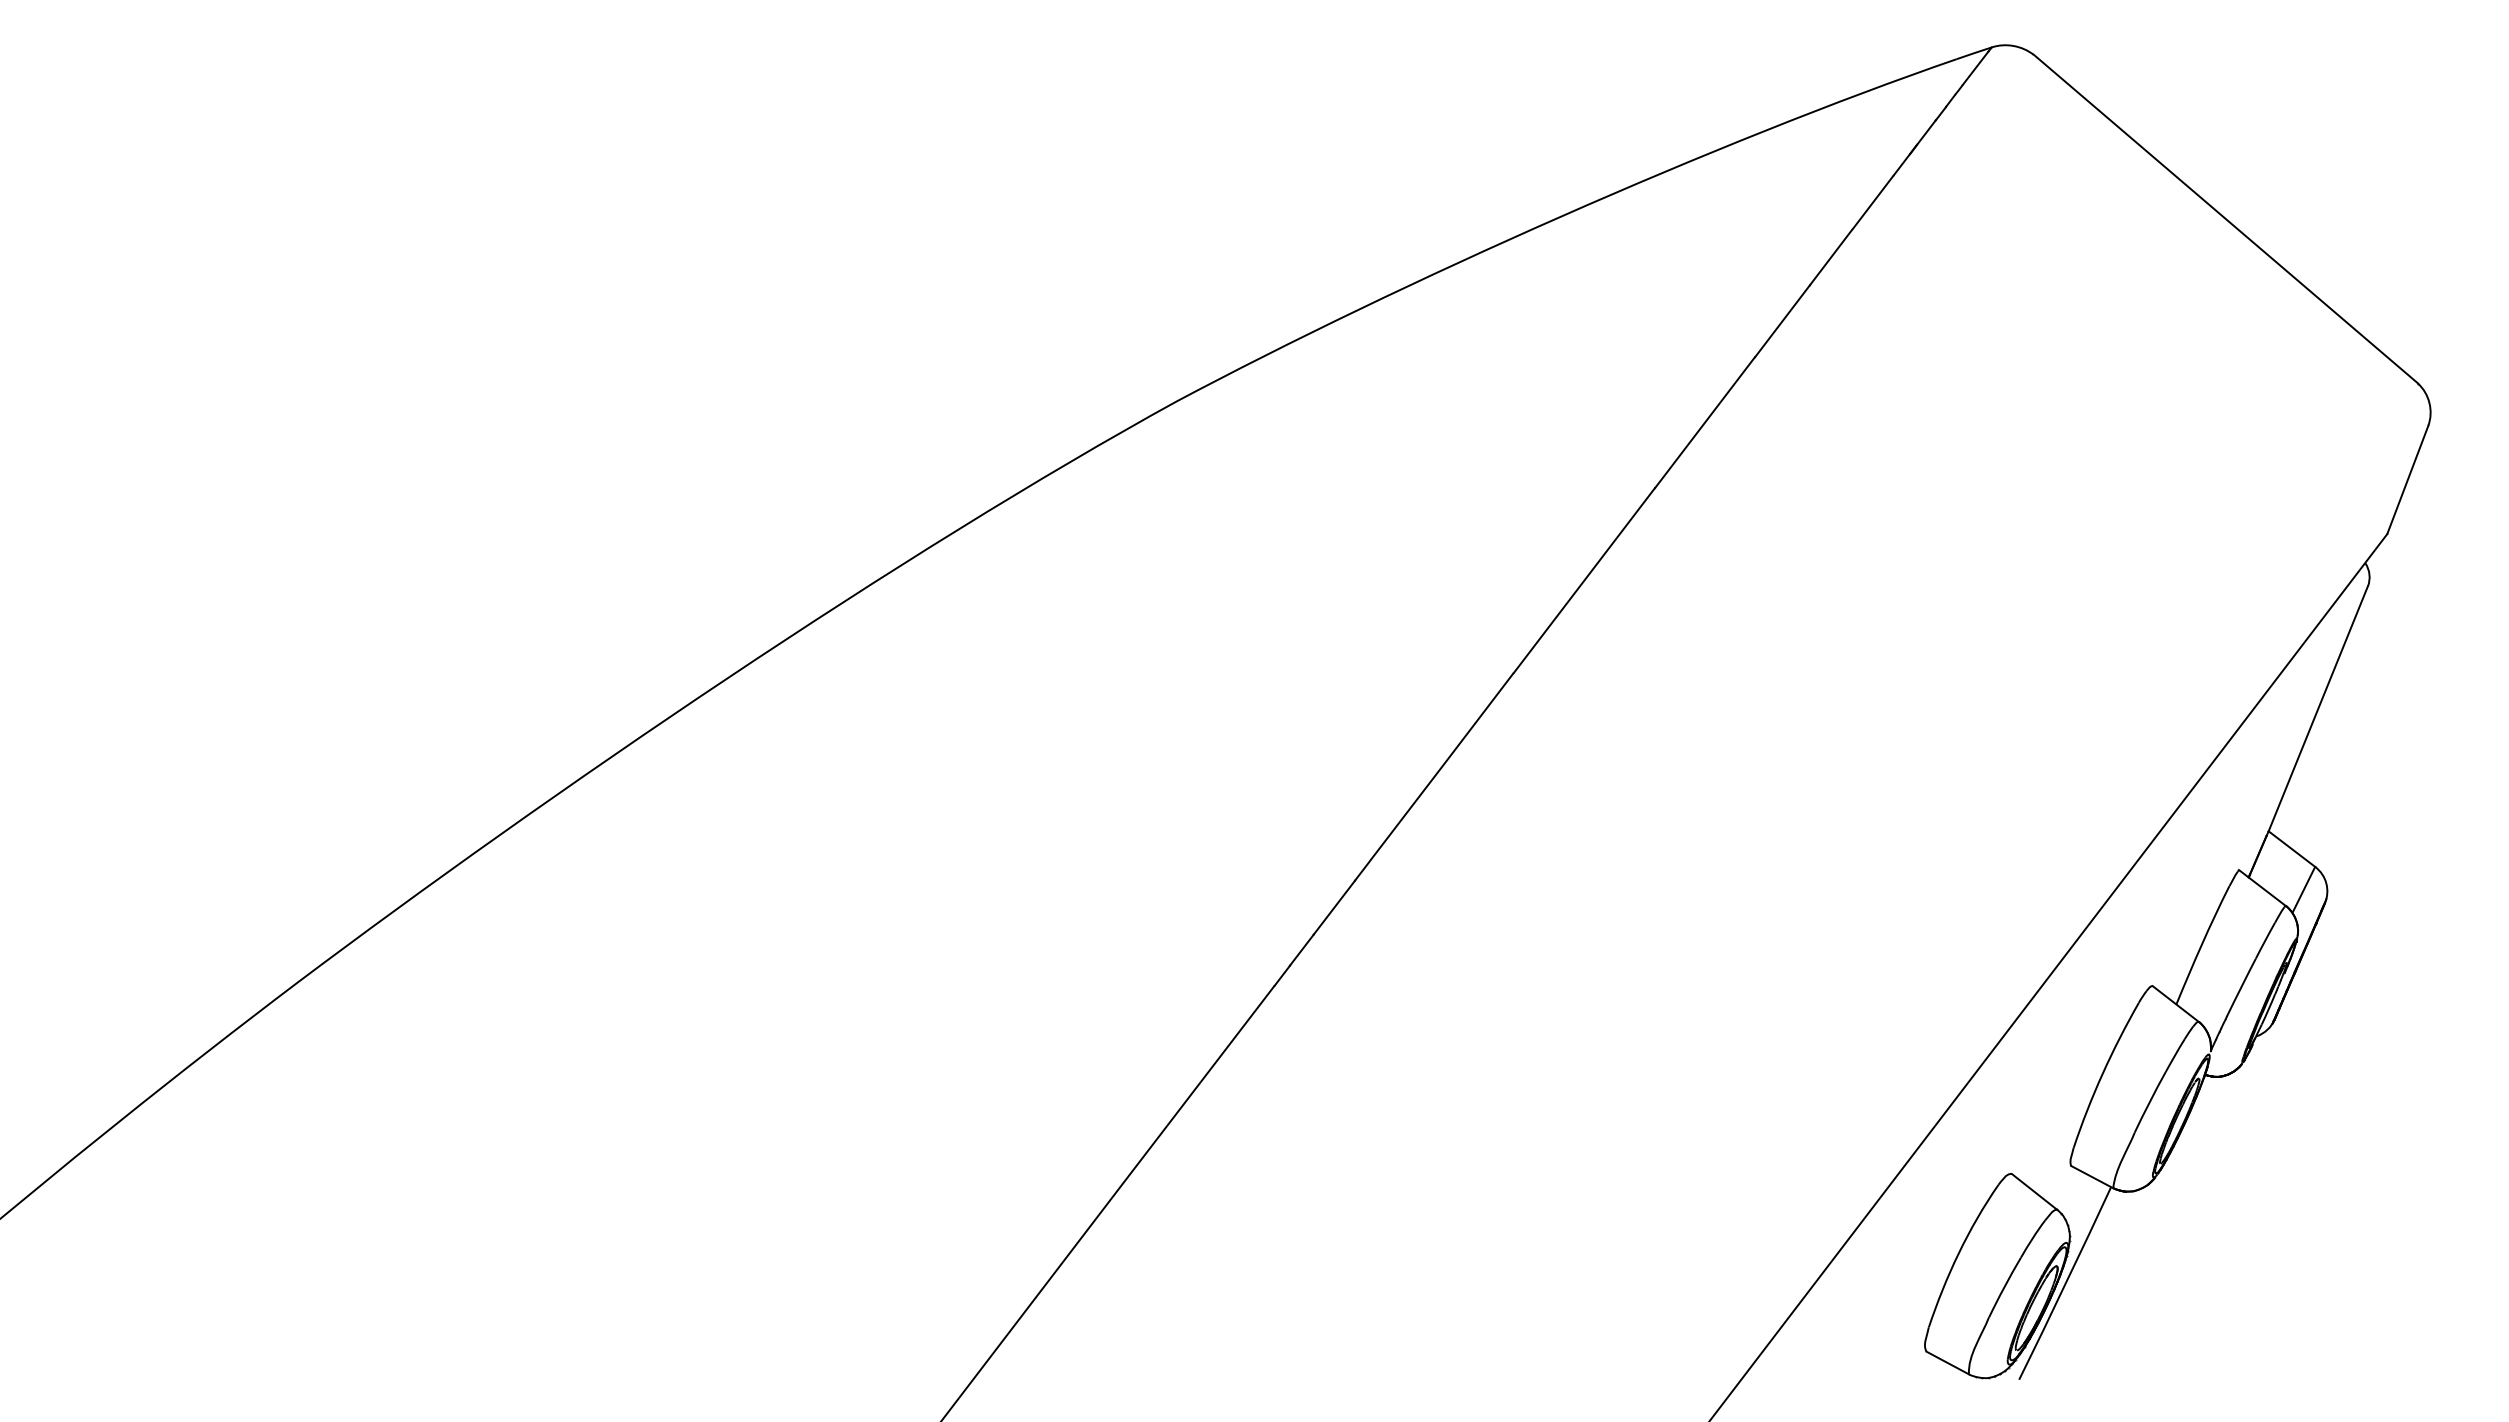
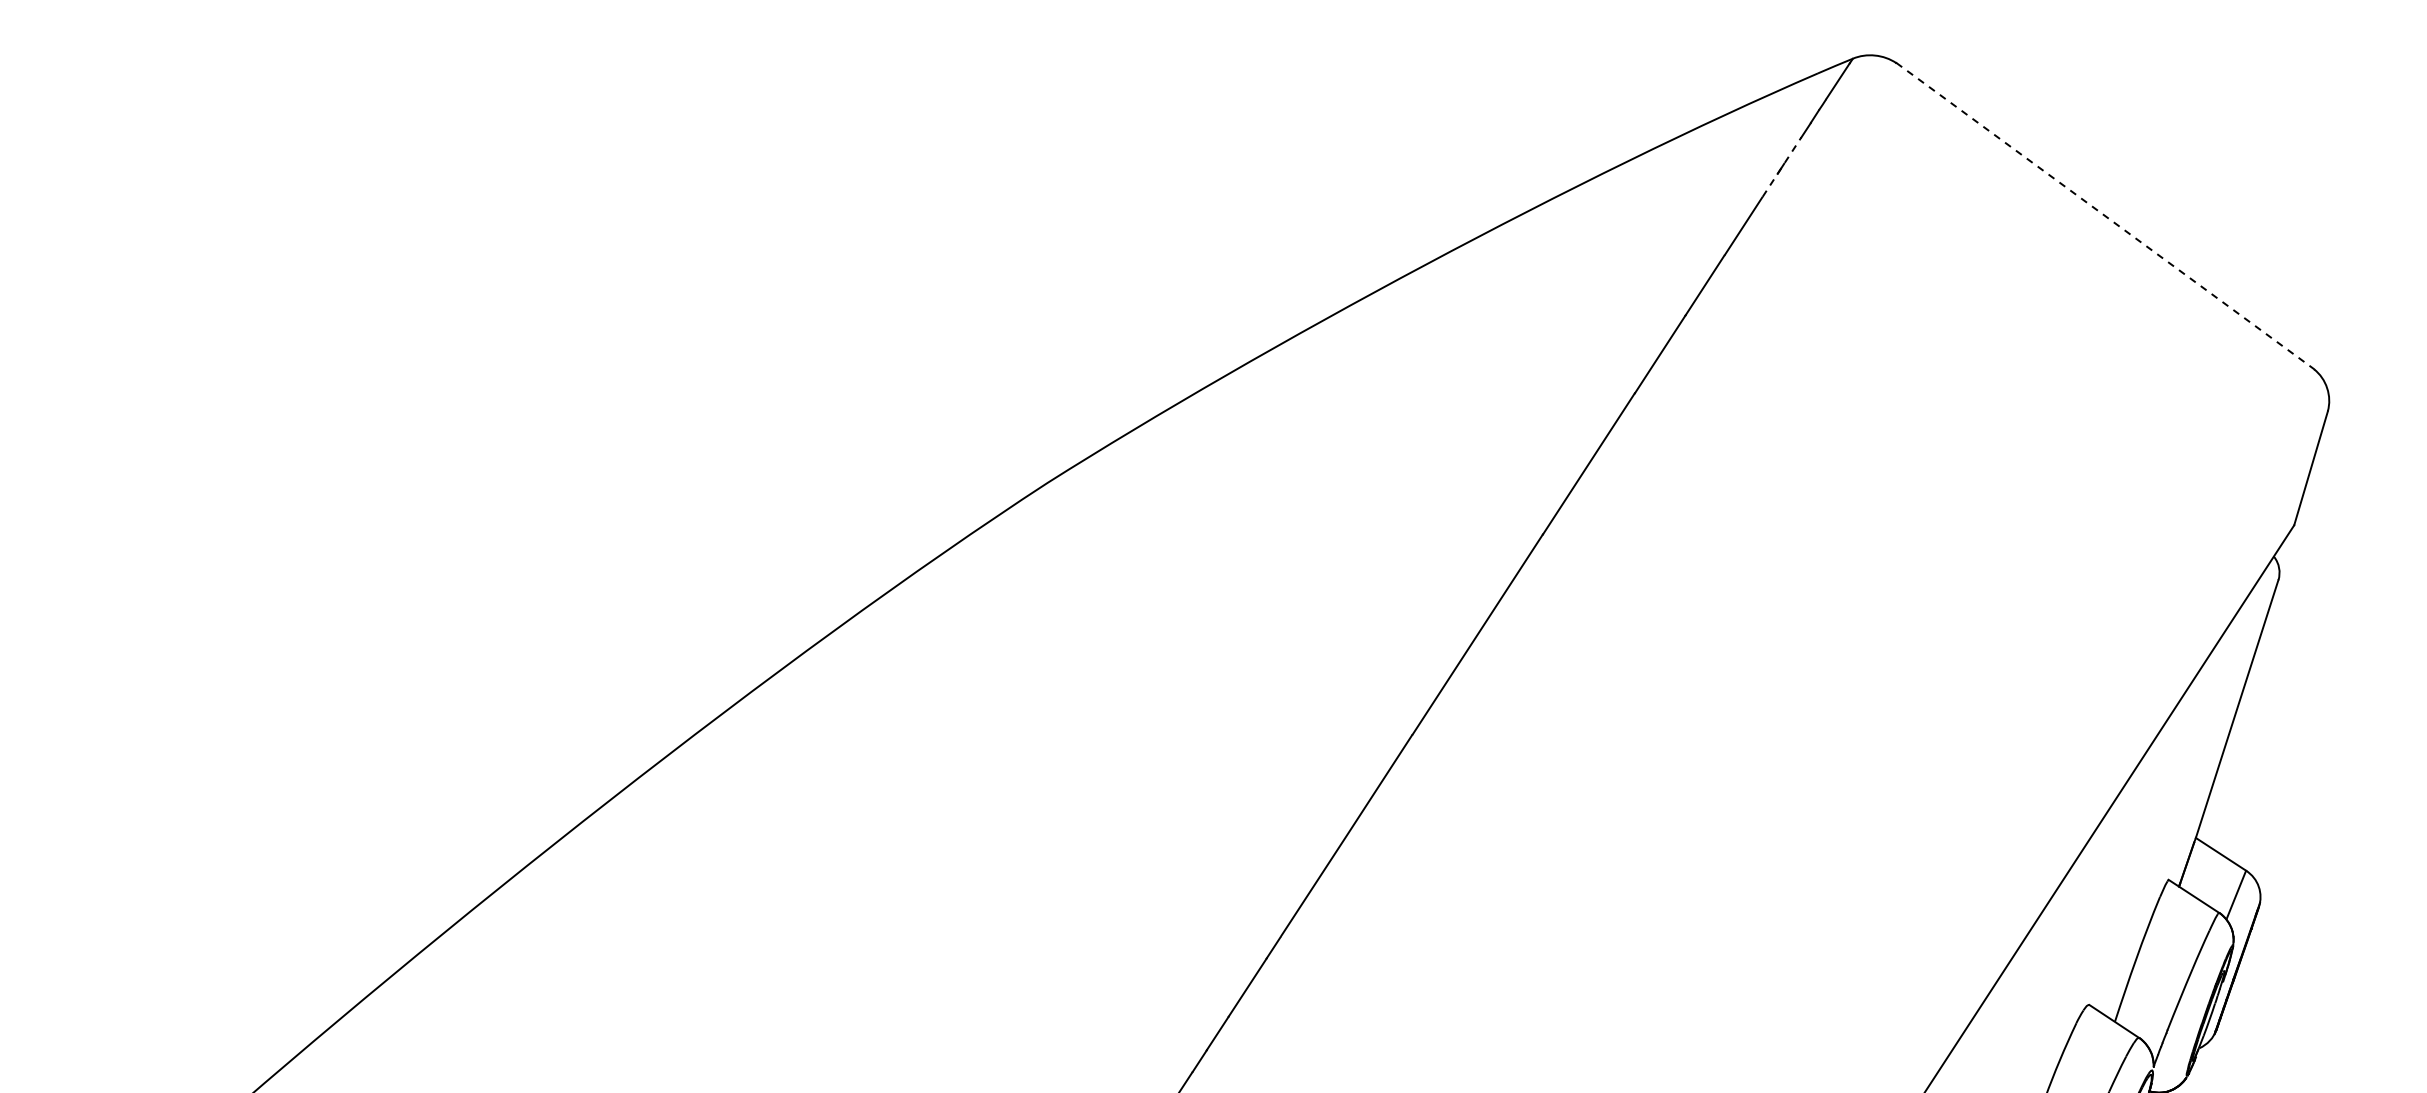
line: (1914, 147) -> (1781, 166), solid -> dashed
line: (2225, 219) -> (2104, 216), solid -> dashed

